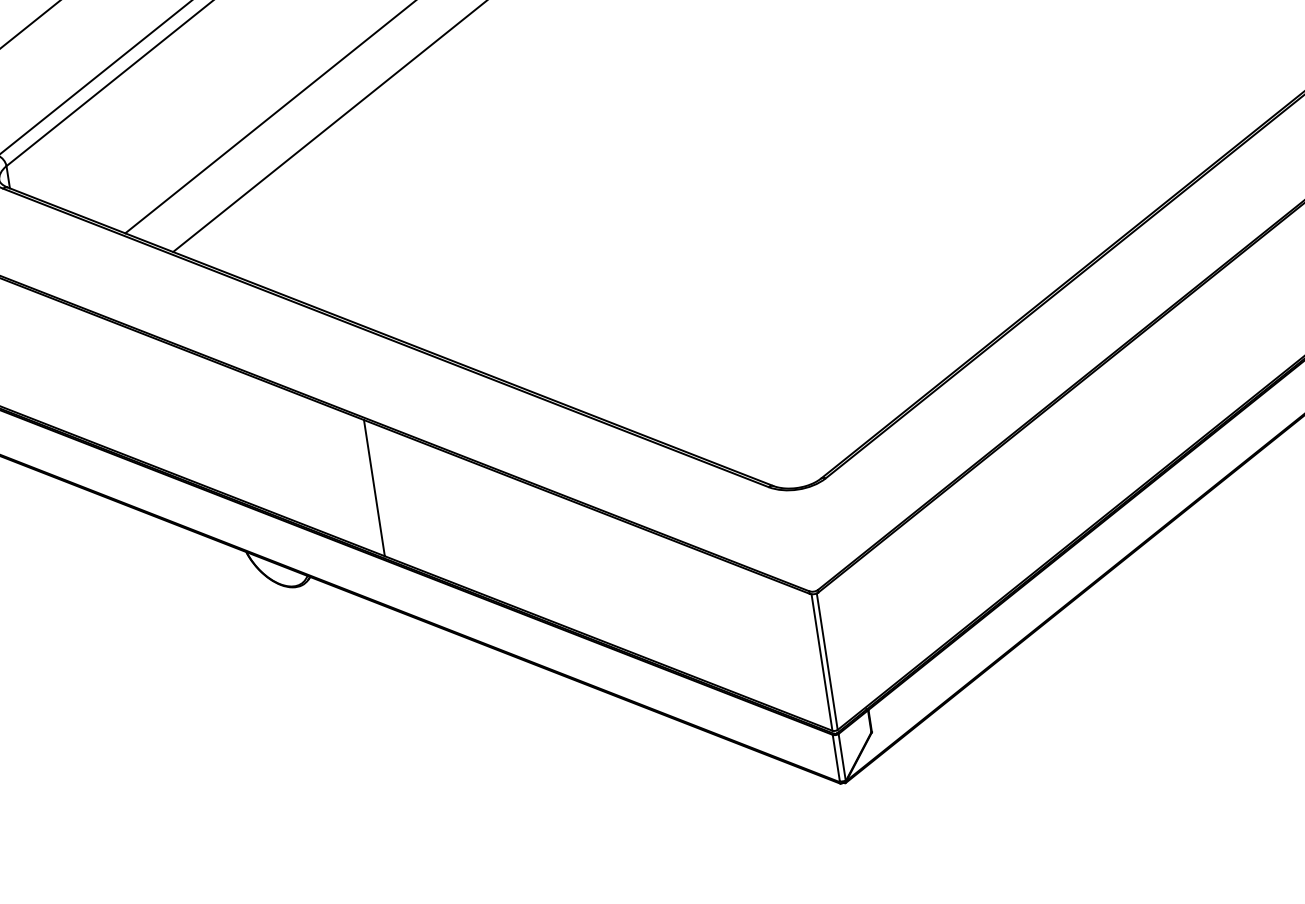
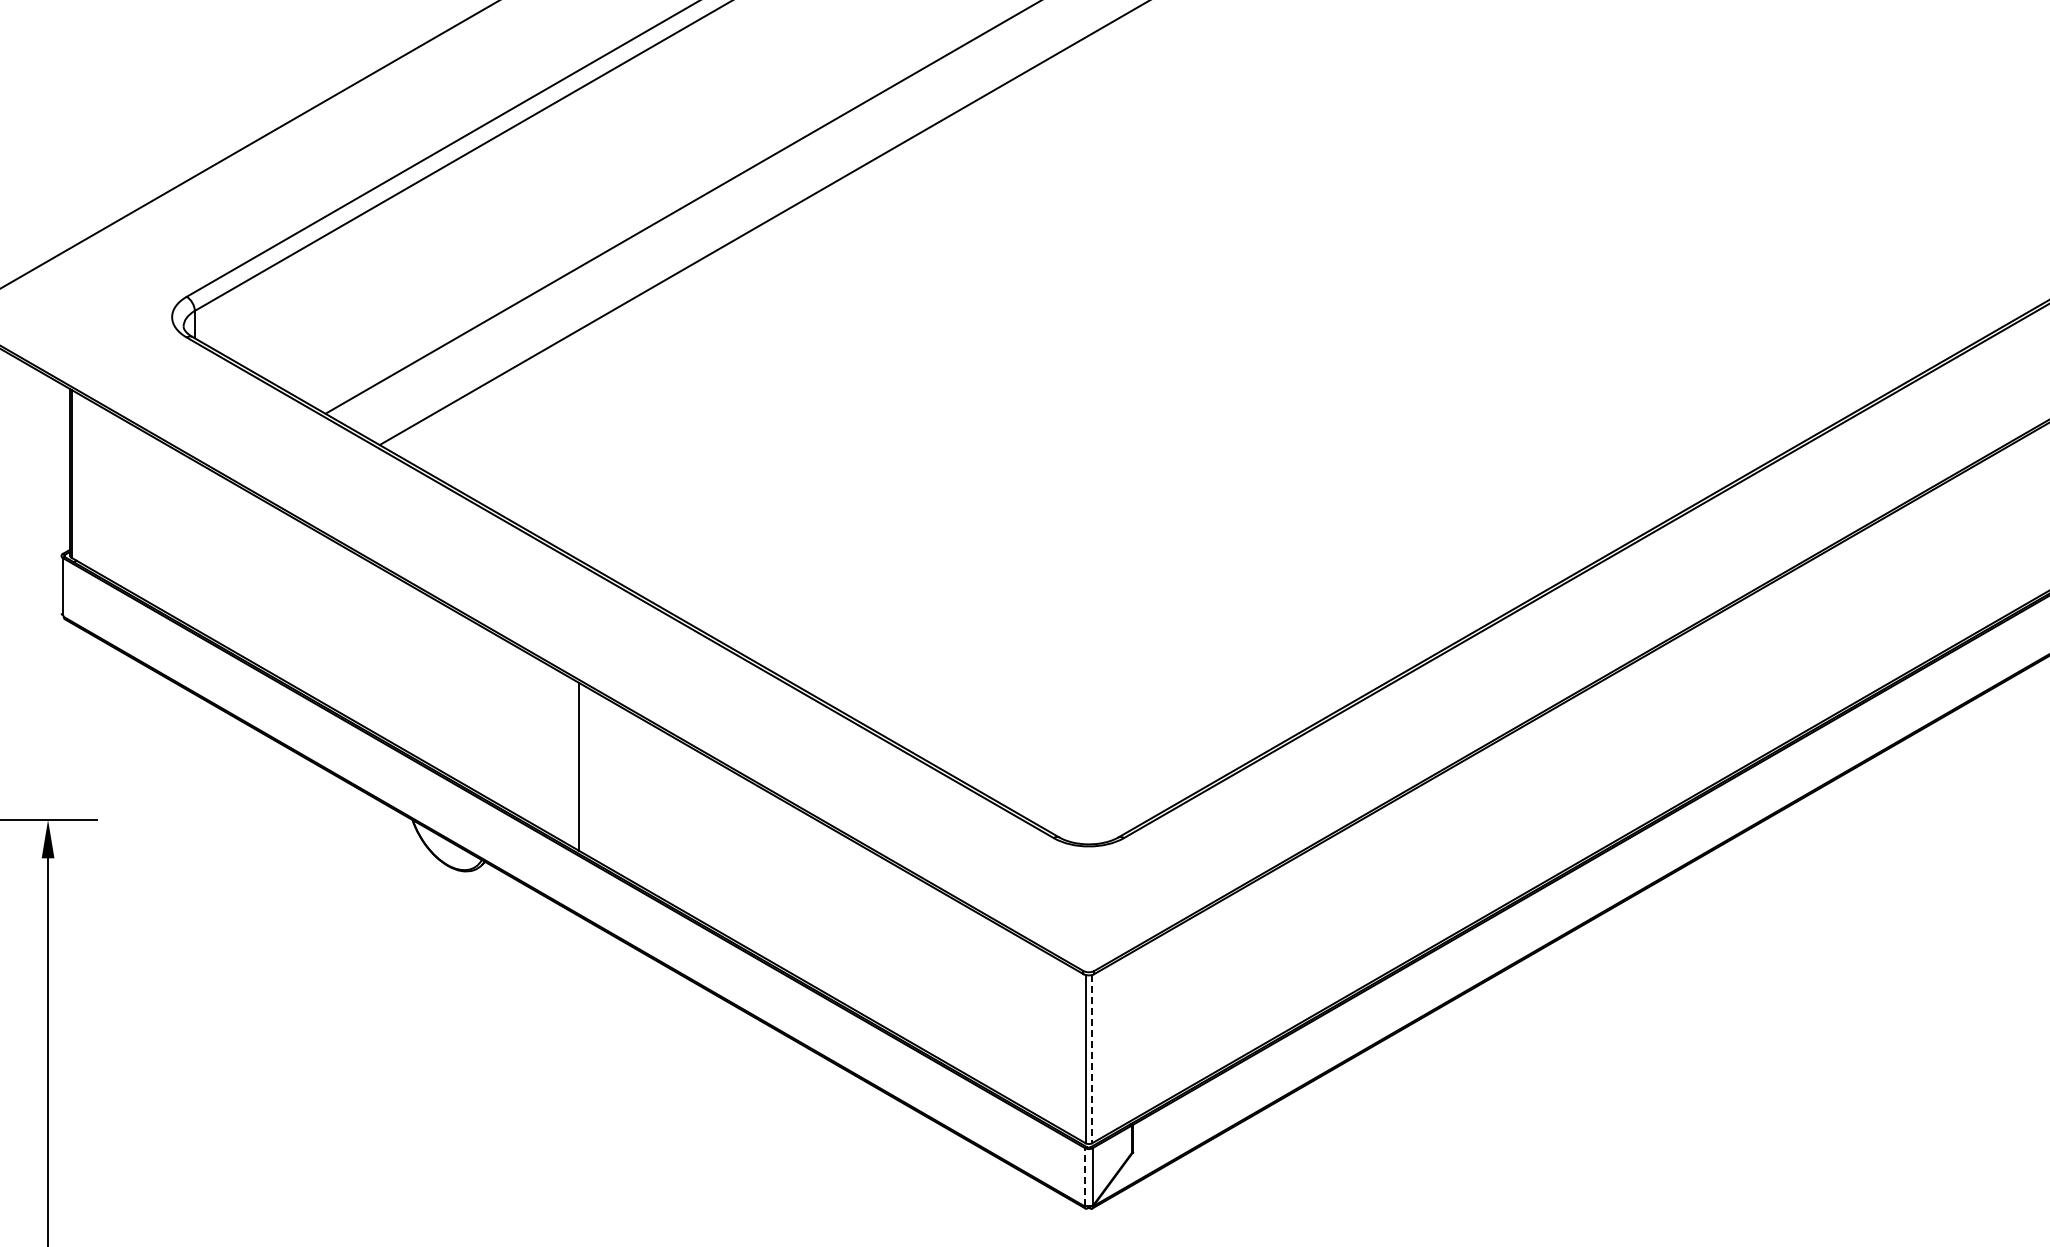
line: (827, 661) -> (1092, 1059), solid -> dashed
line: (836, 757) -> (1085, 1176), solid -> dashed

